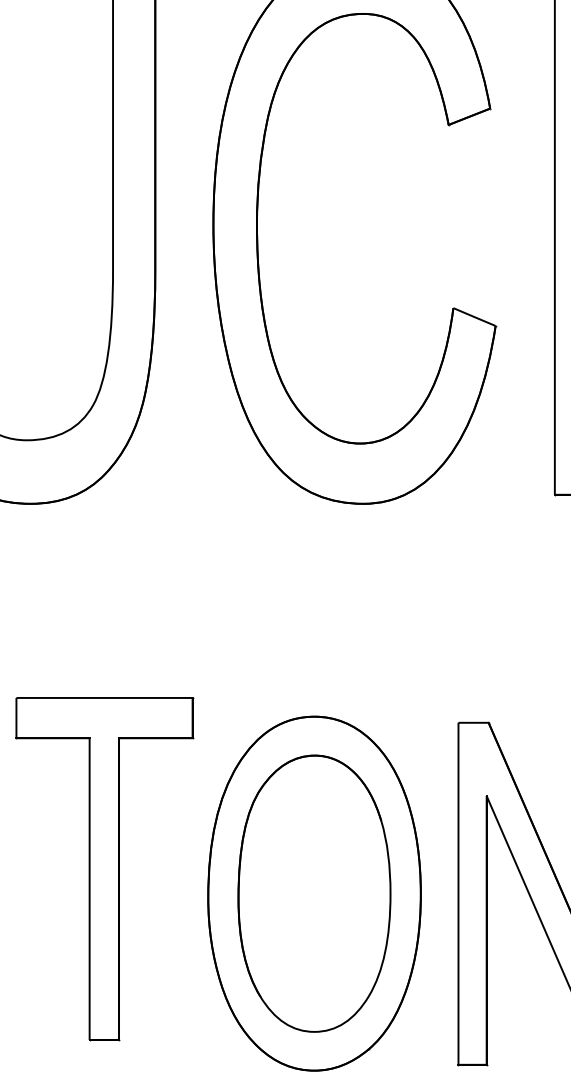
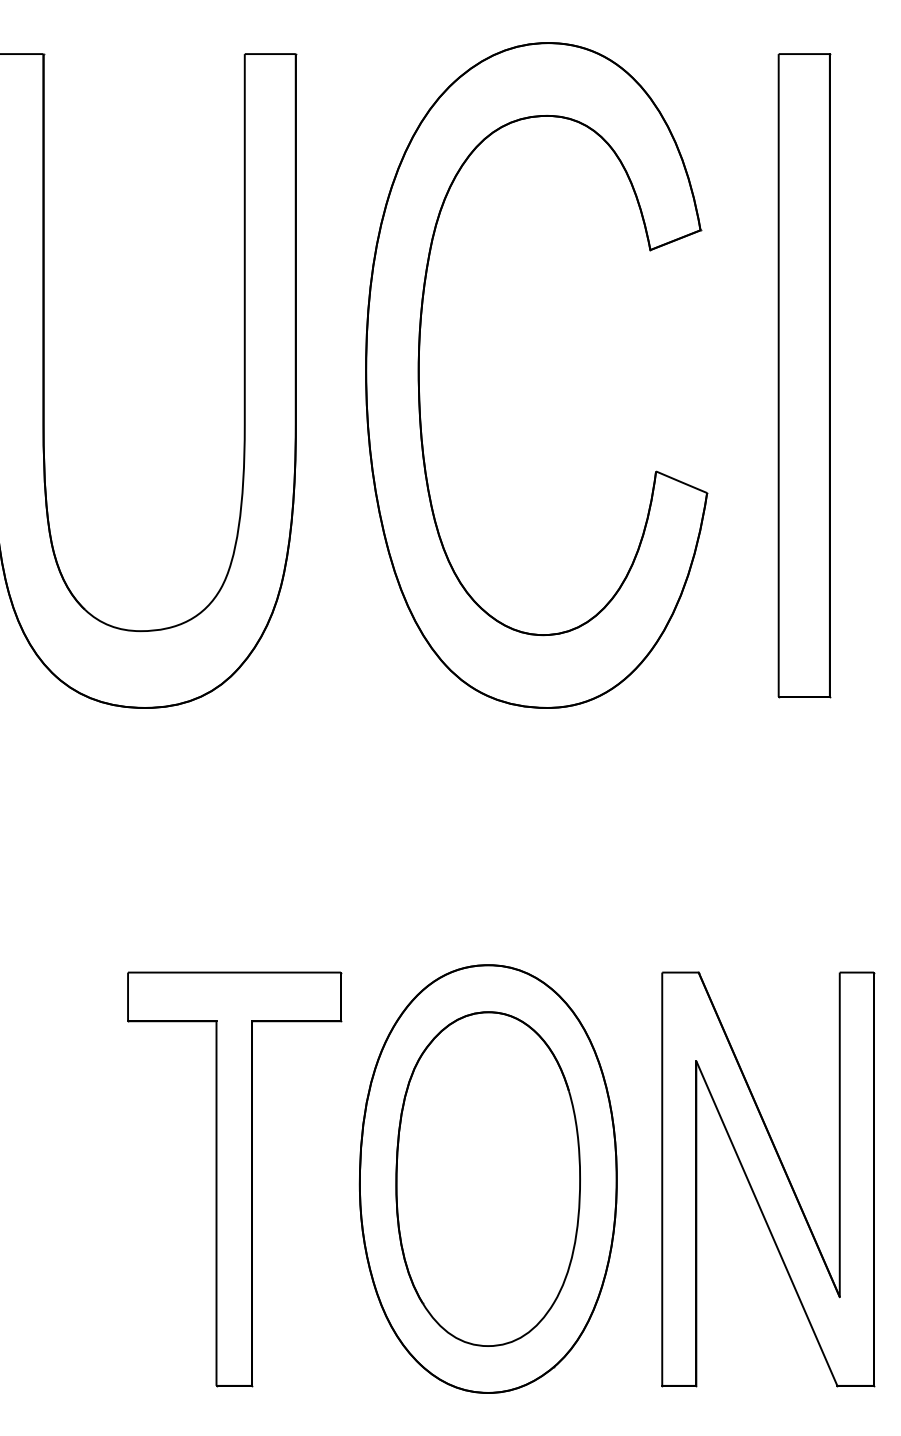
part: (104, 869) -> (234, 1179), moved

